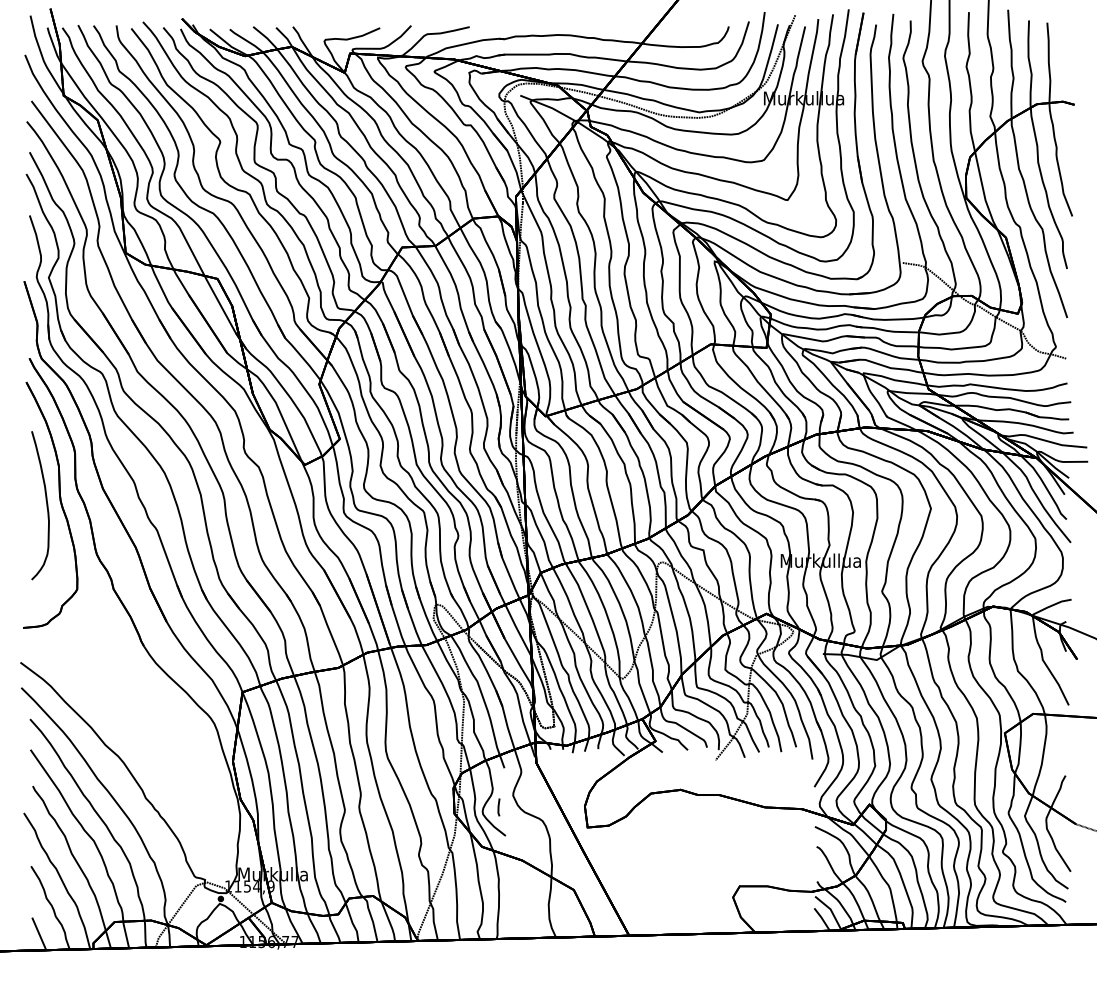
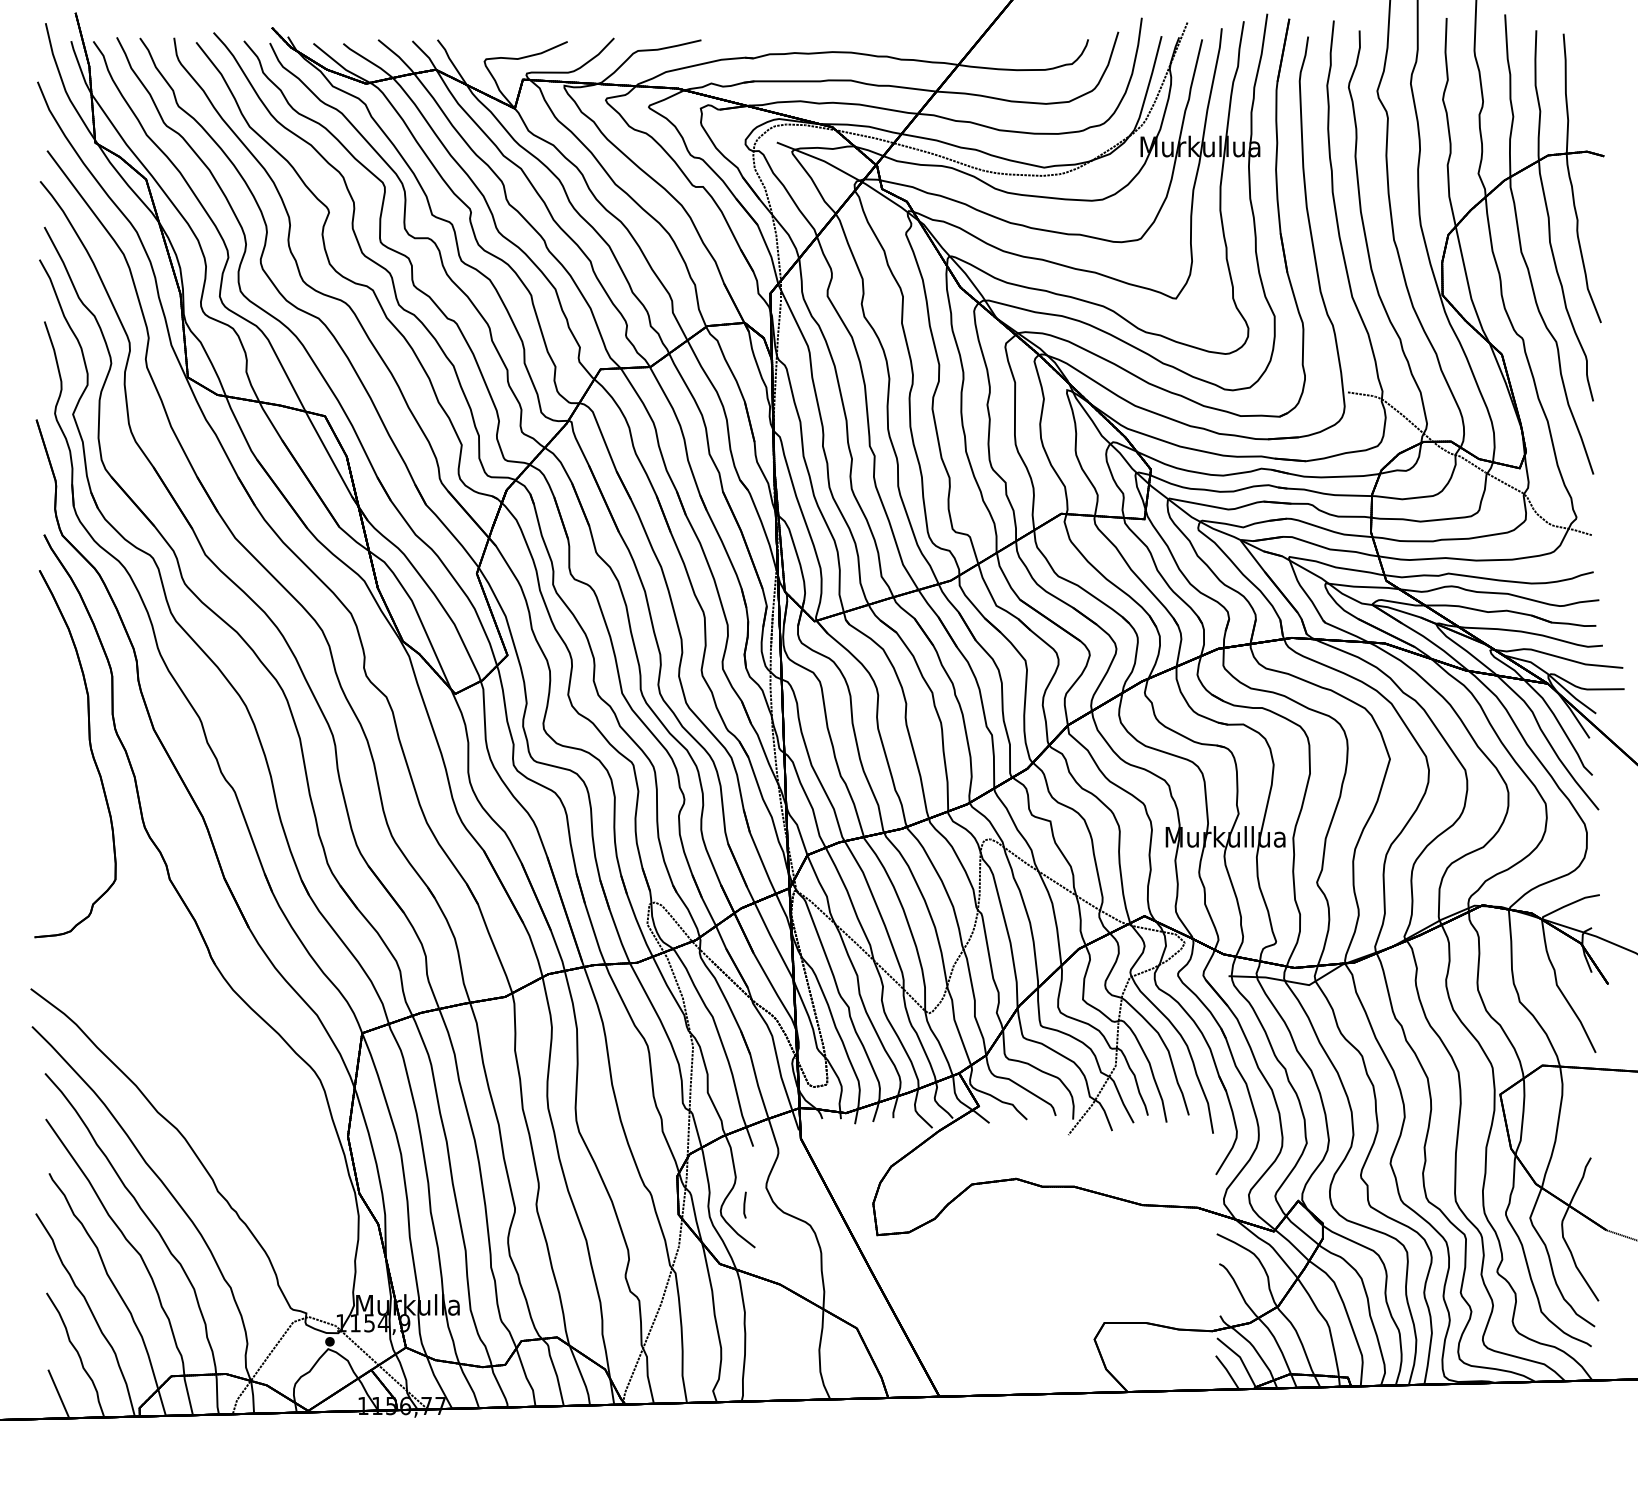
curve: (46, 505) -> (69, 754), removed

